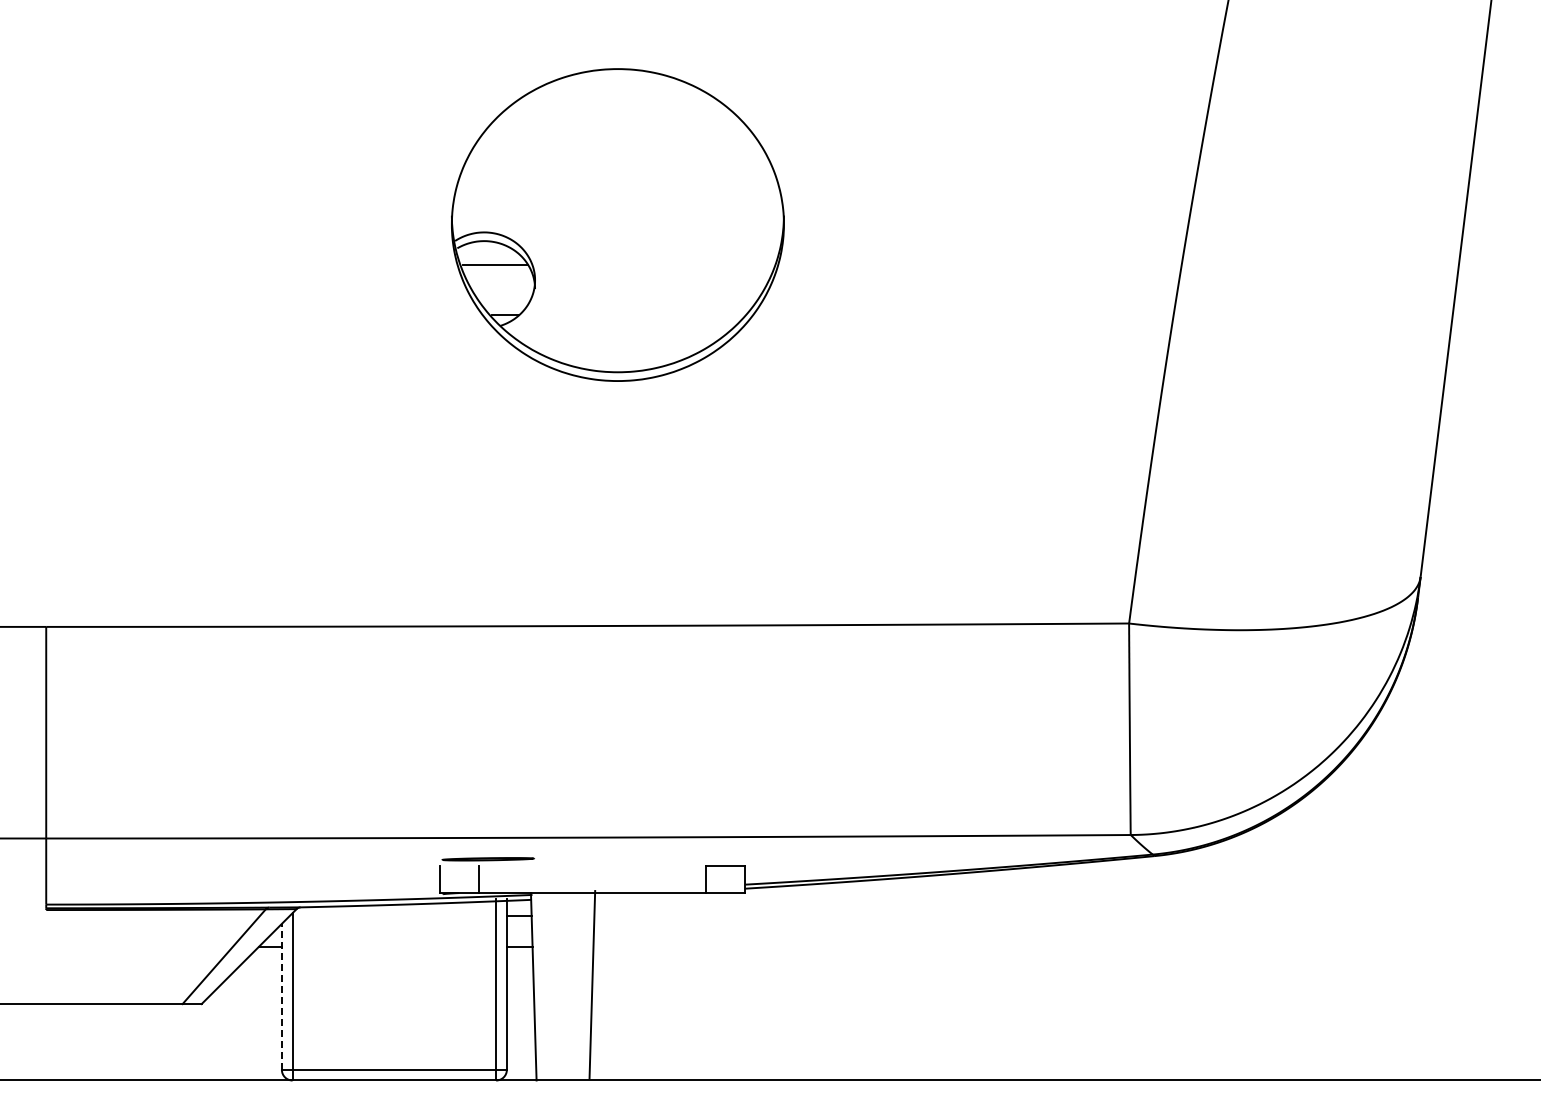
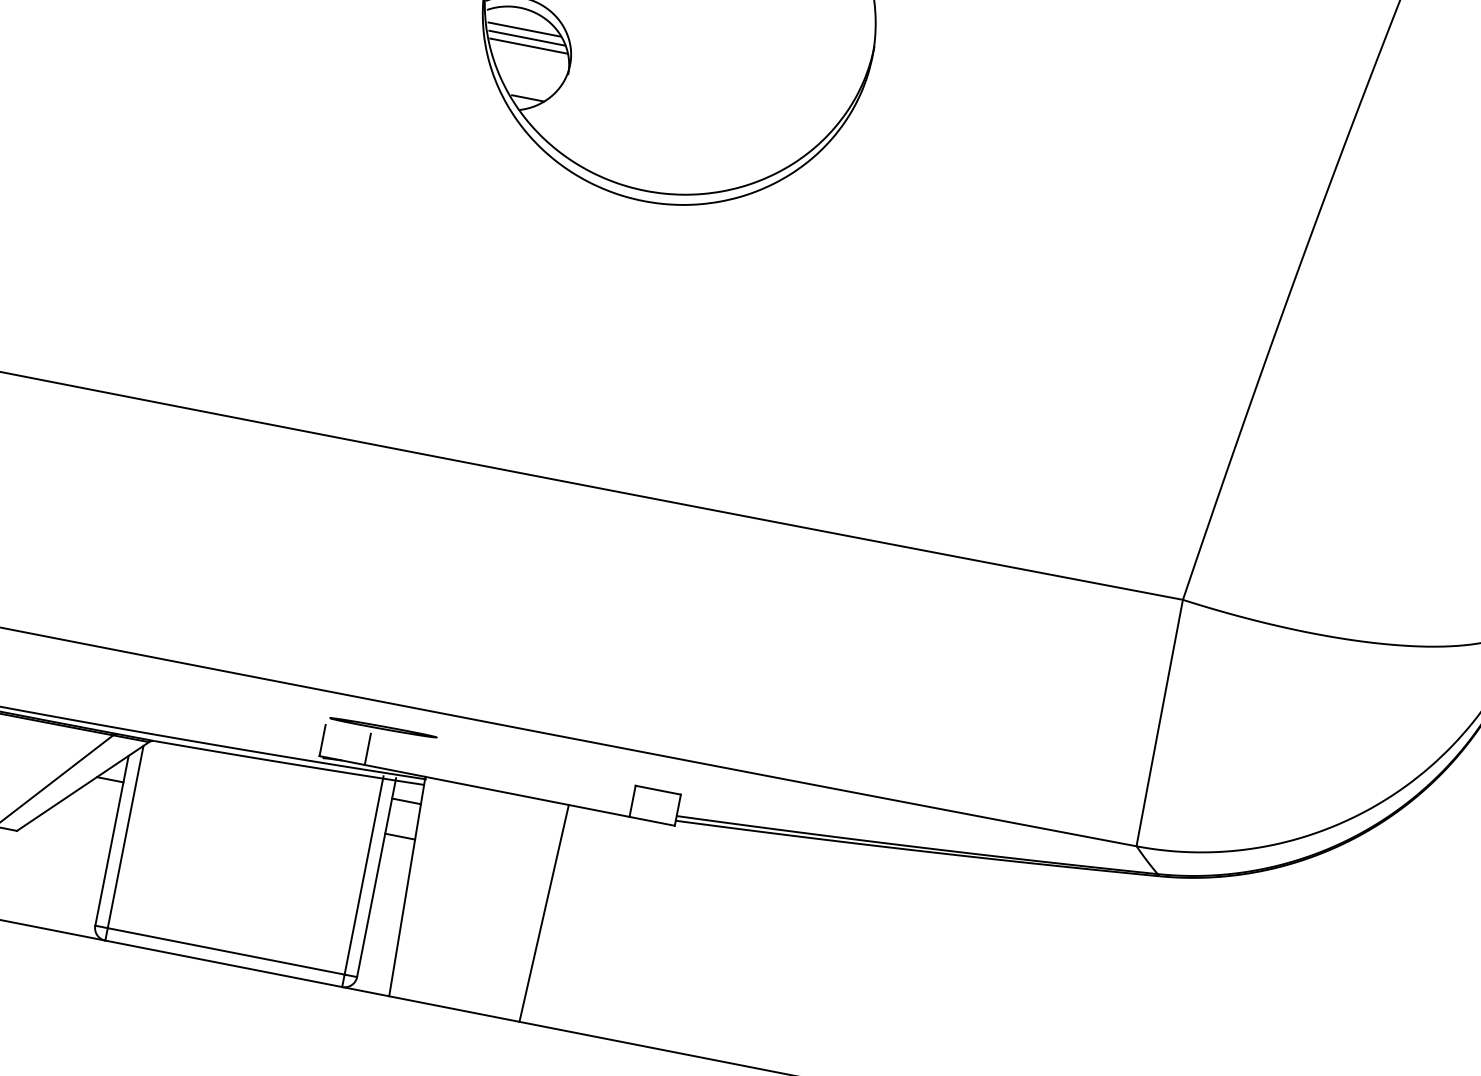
line: (491, 258) -> (524, 29), added
line: (497, 271) -> (528, 46), added
line: (592, 984) -> (544, 913), moved
line: (281, 996) -> (111, 840), dashed -> solid

